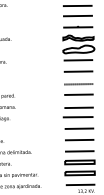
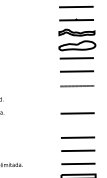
line: (78, 94) -> (76, 97), removed
line: (77, 117) -> (75, 124), removed

